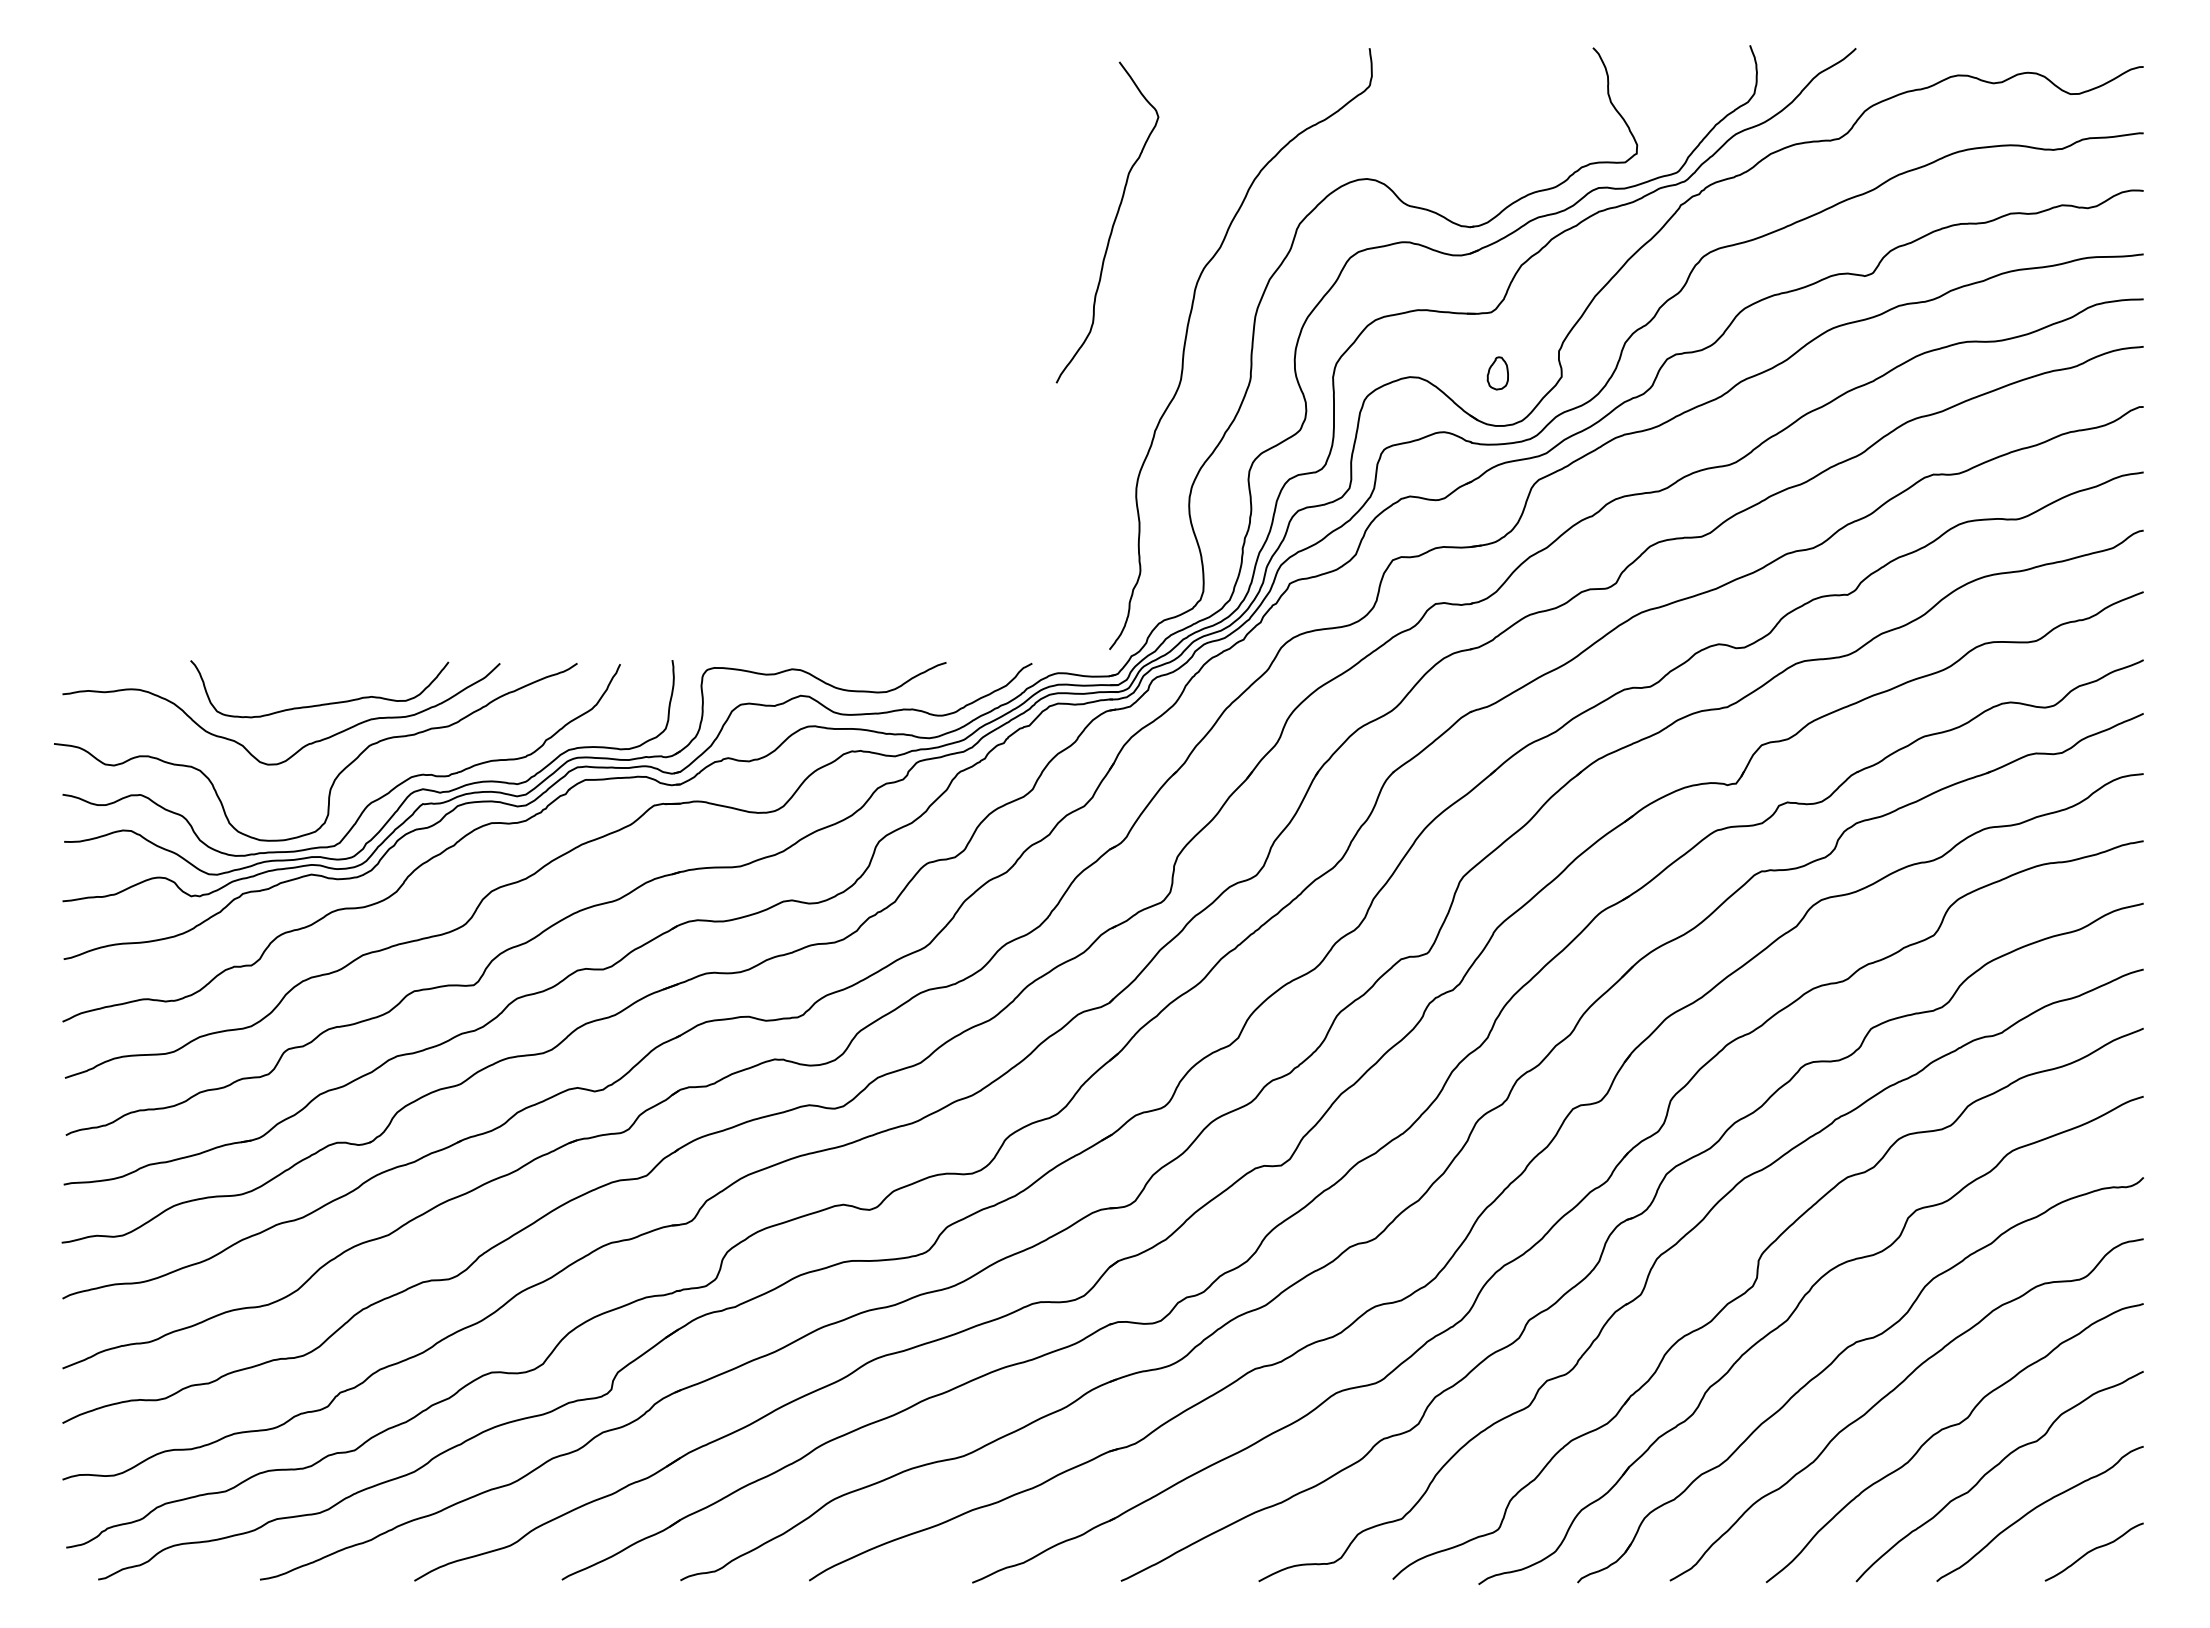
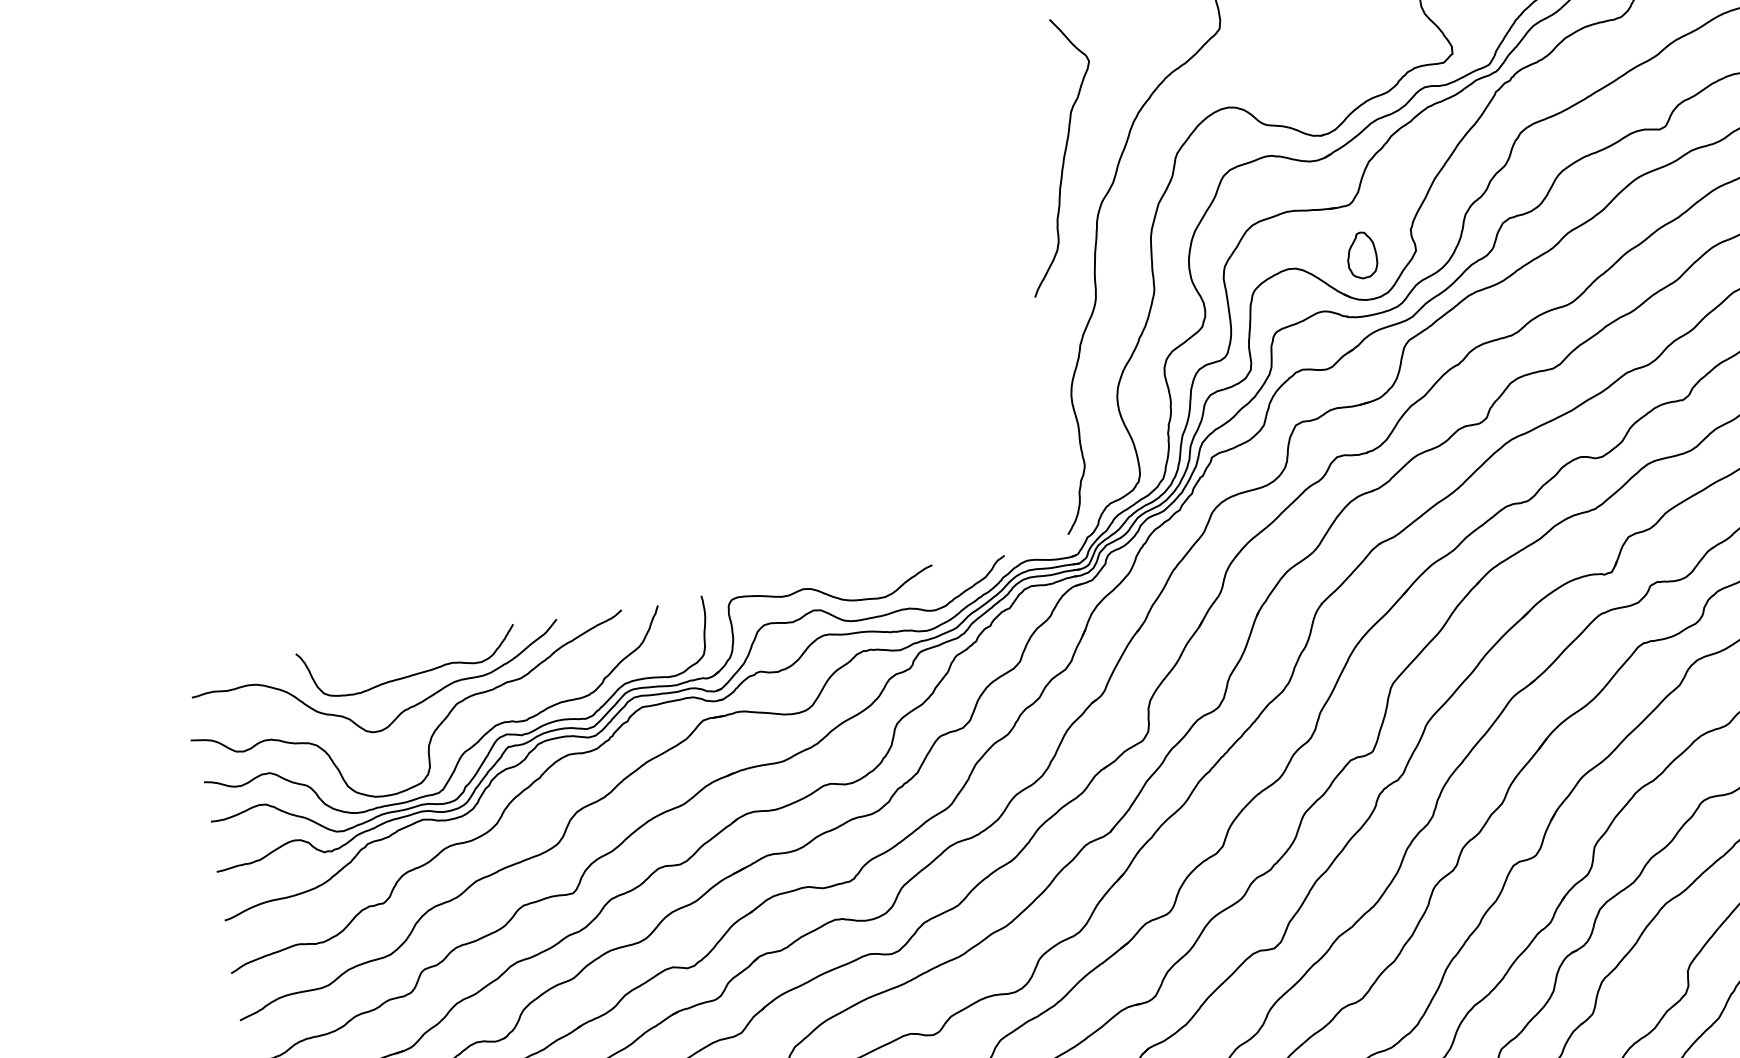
curve: (1112, 224) -> (1063, 157), moved
part: (1497, 373) -> (1361, 255), size x1.67

